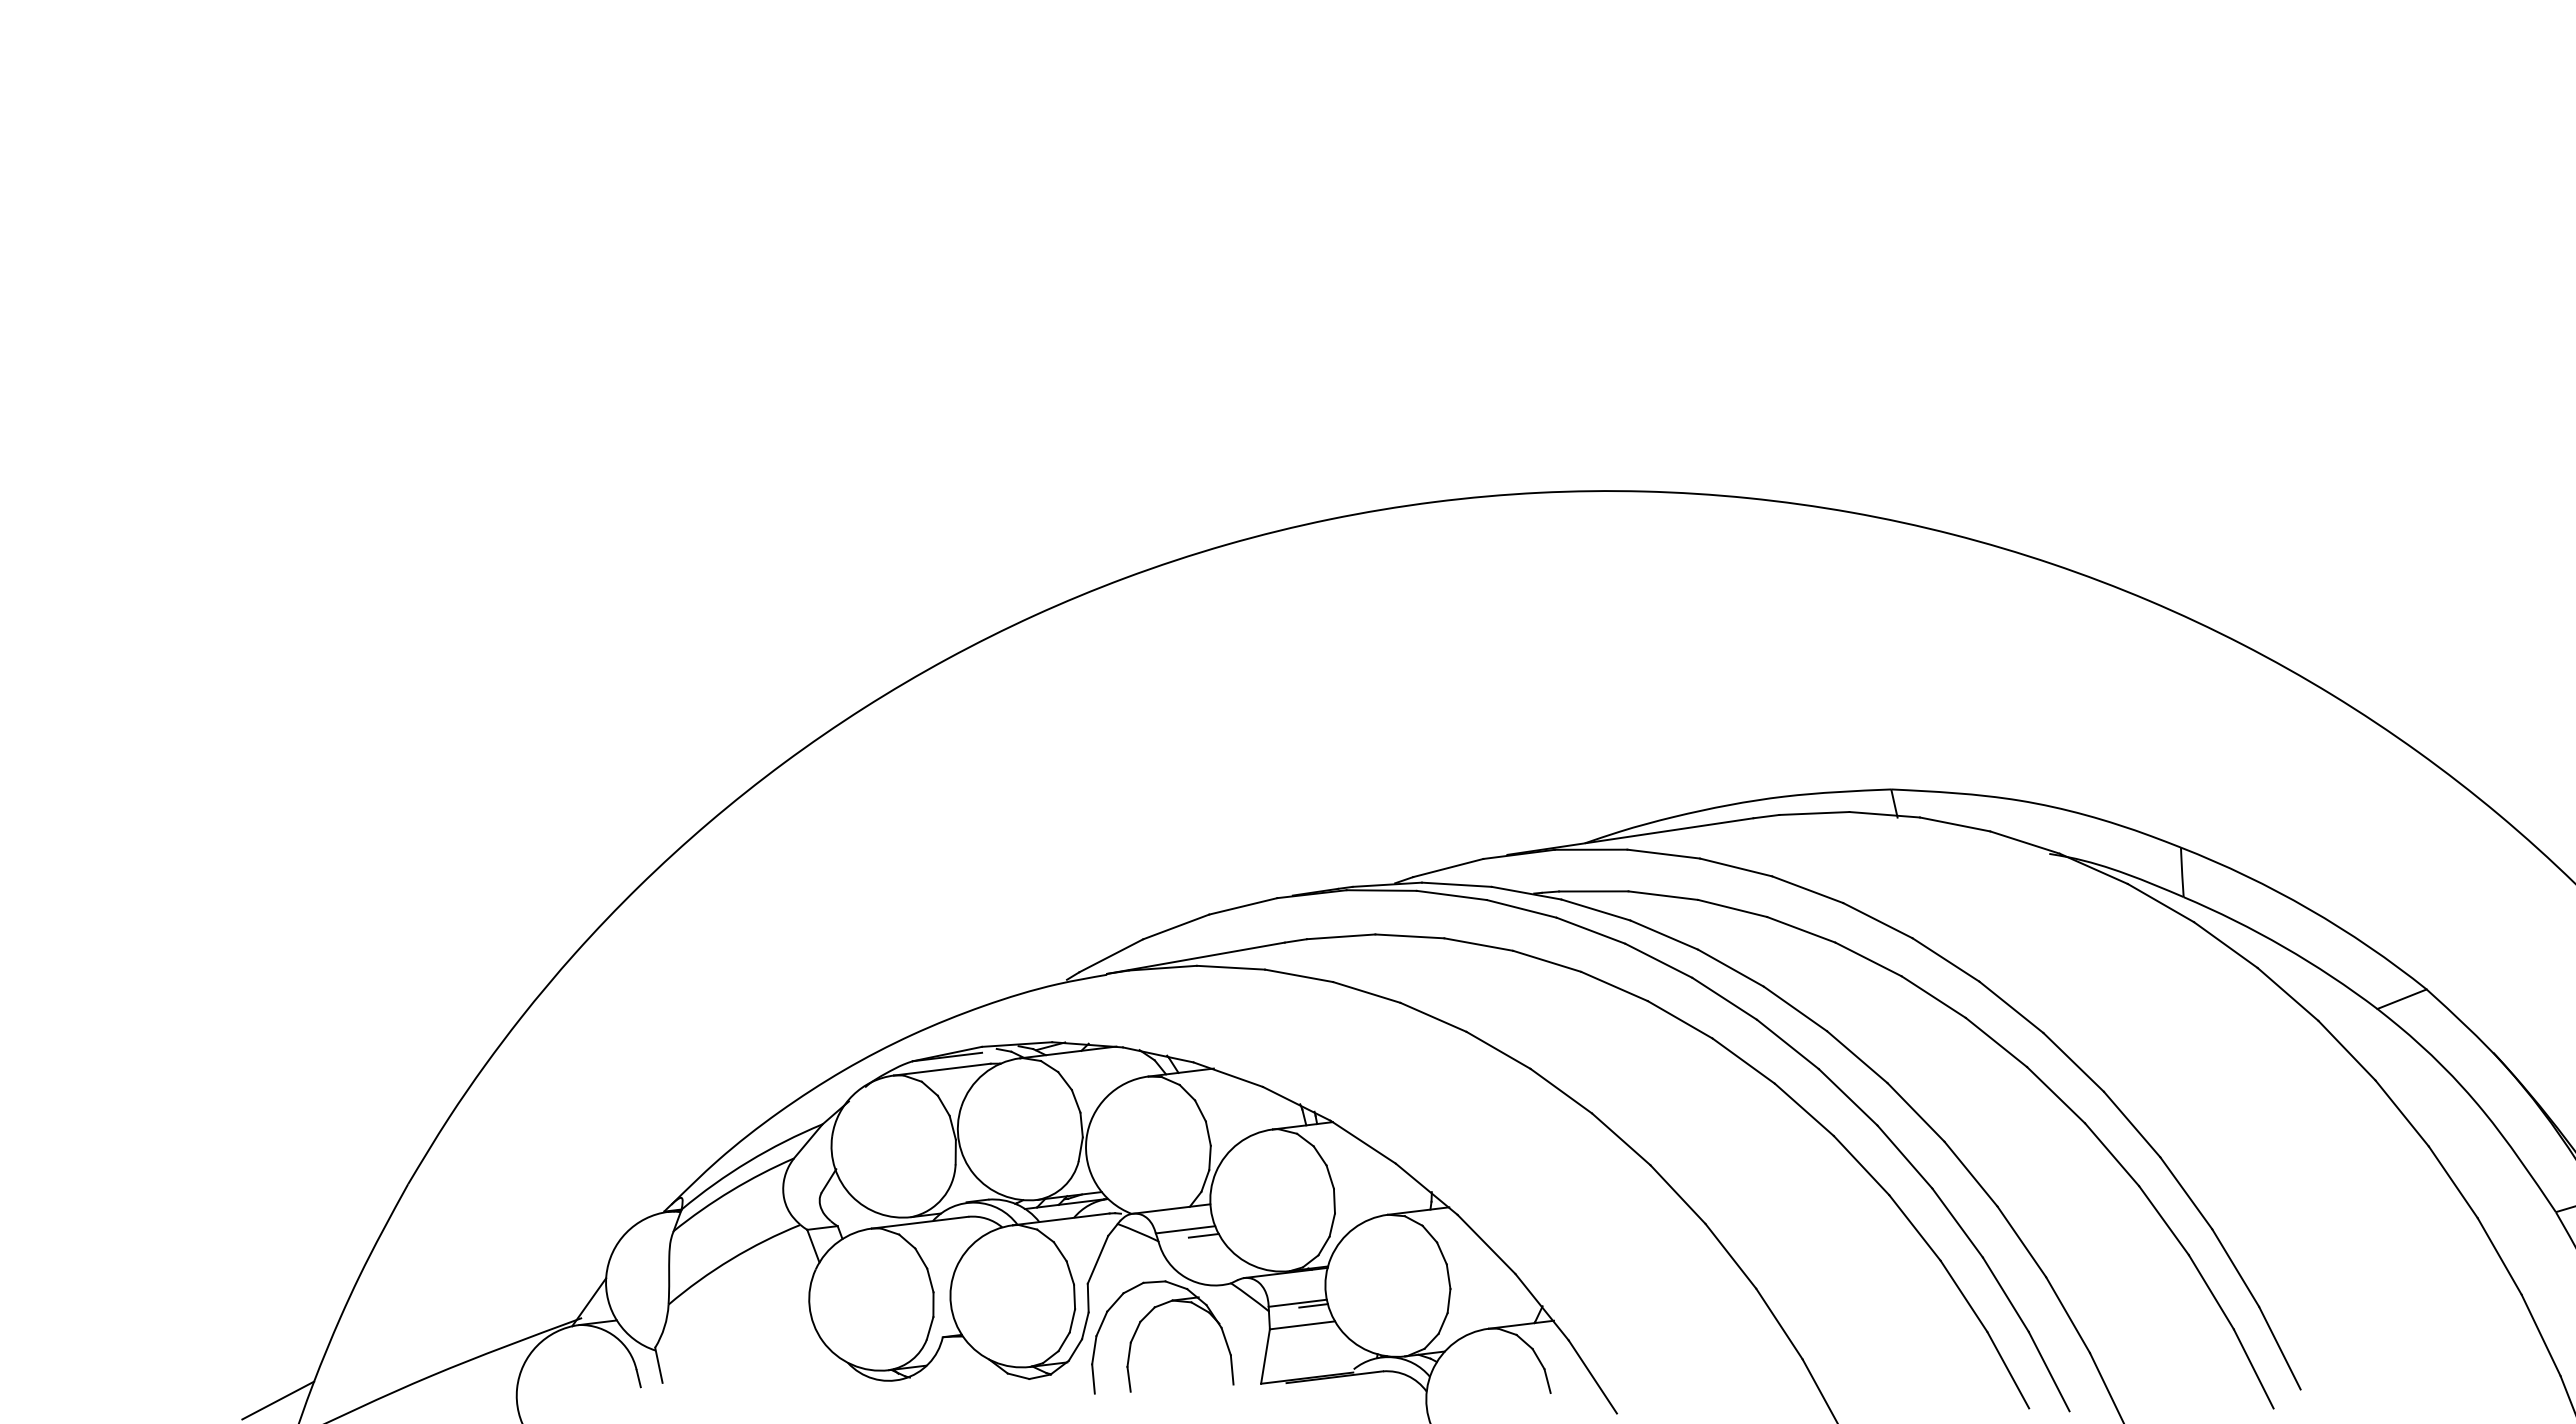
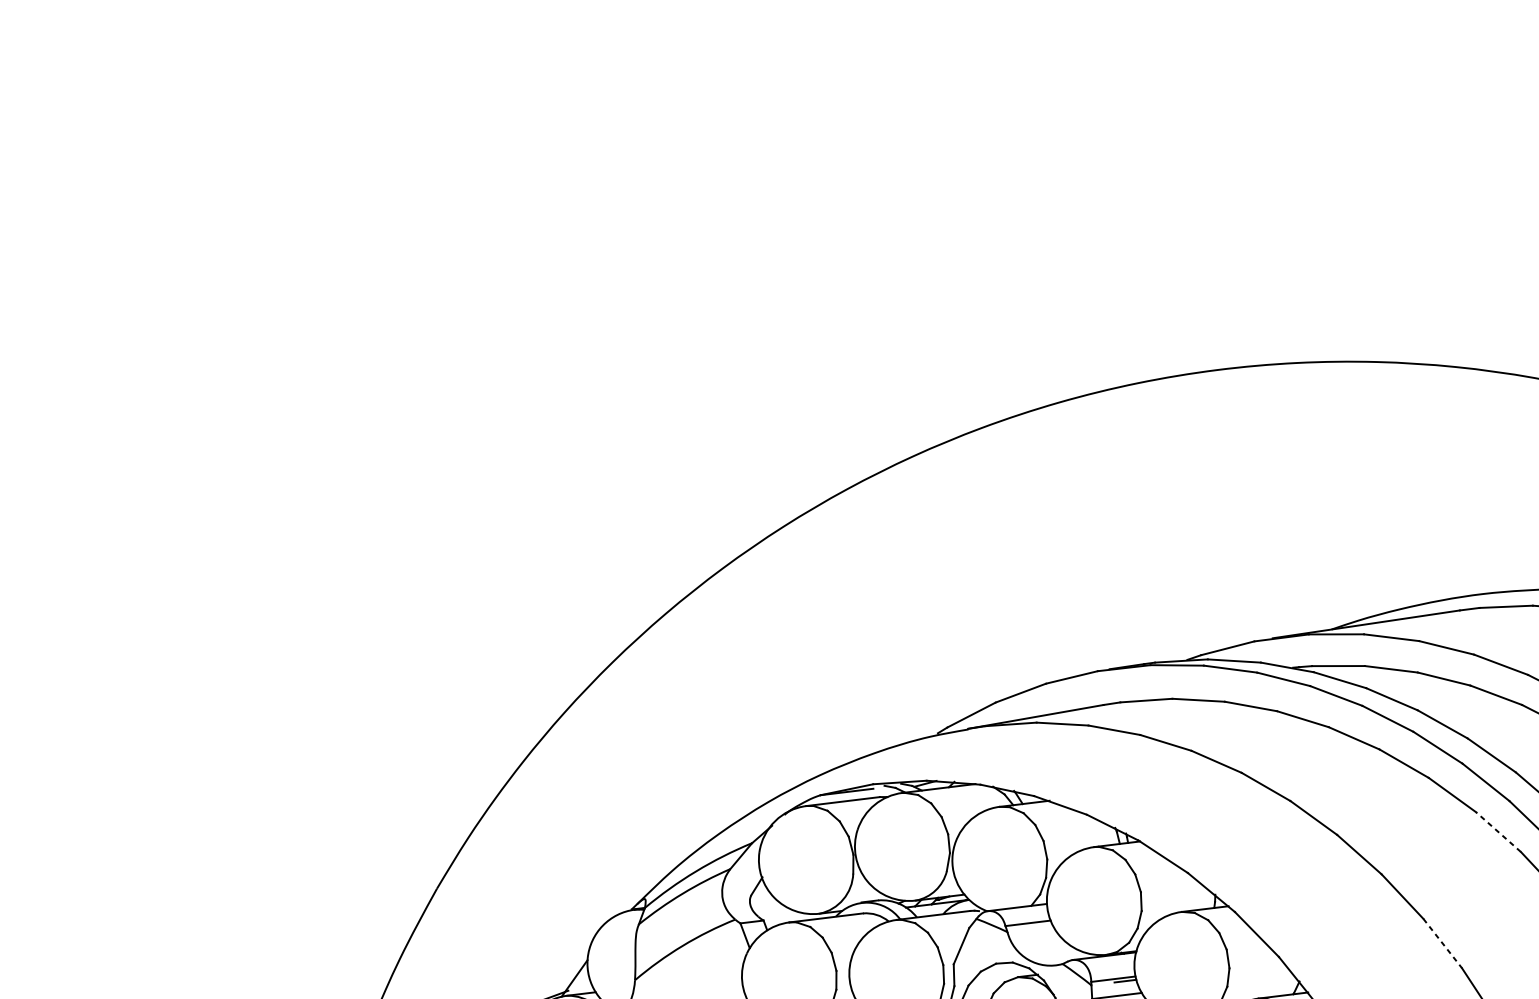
line: (1803, 1109) -> (1497, 831), solid -> dashed
line: (1203, 1235) -> (1041, 927), removed
line: (1731, 1256) -> (1443, 943), solid -> dashed

